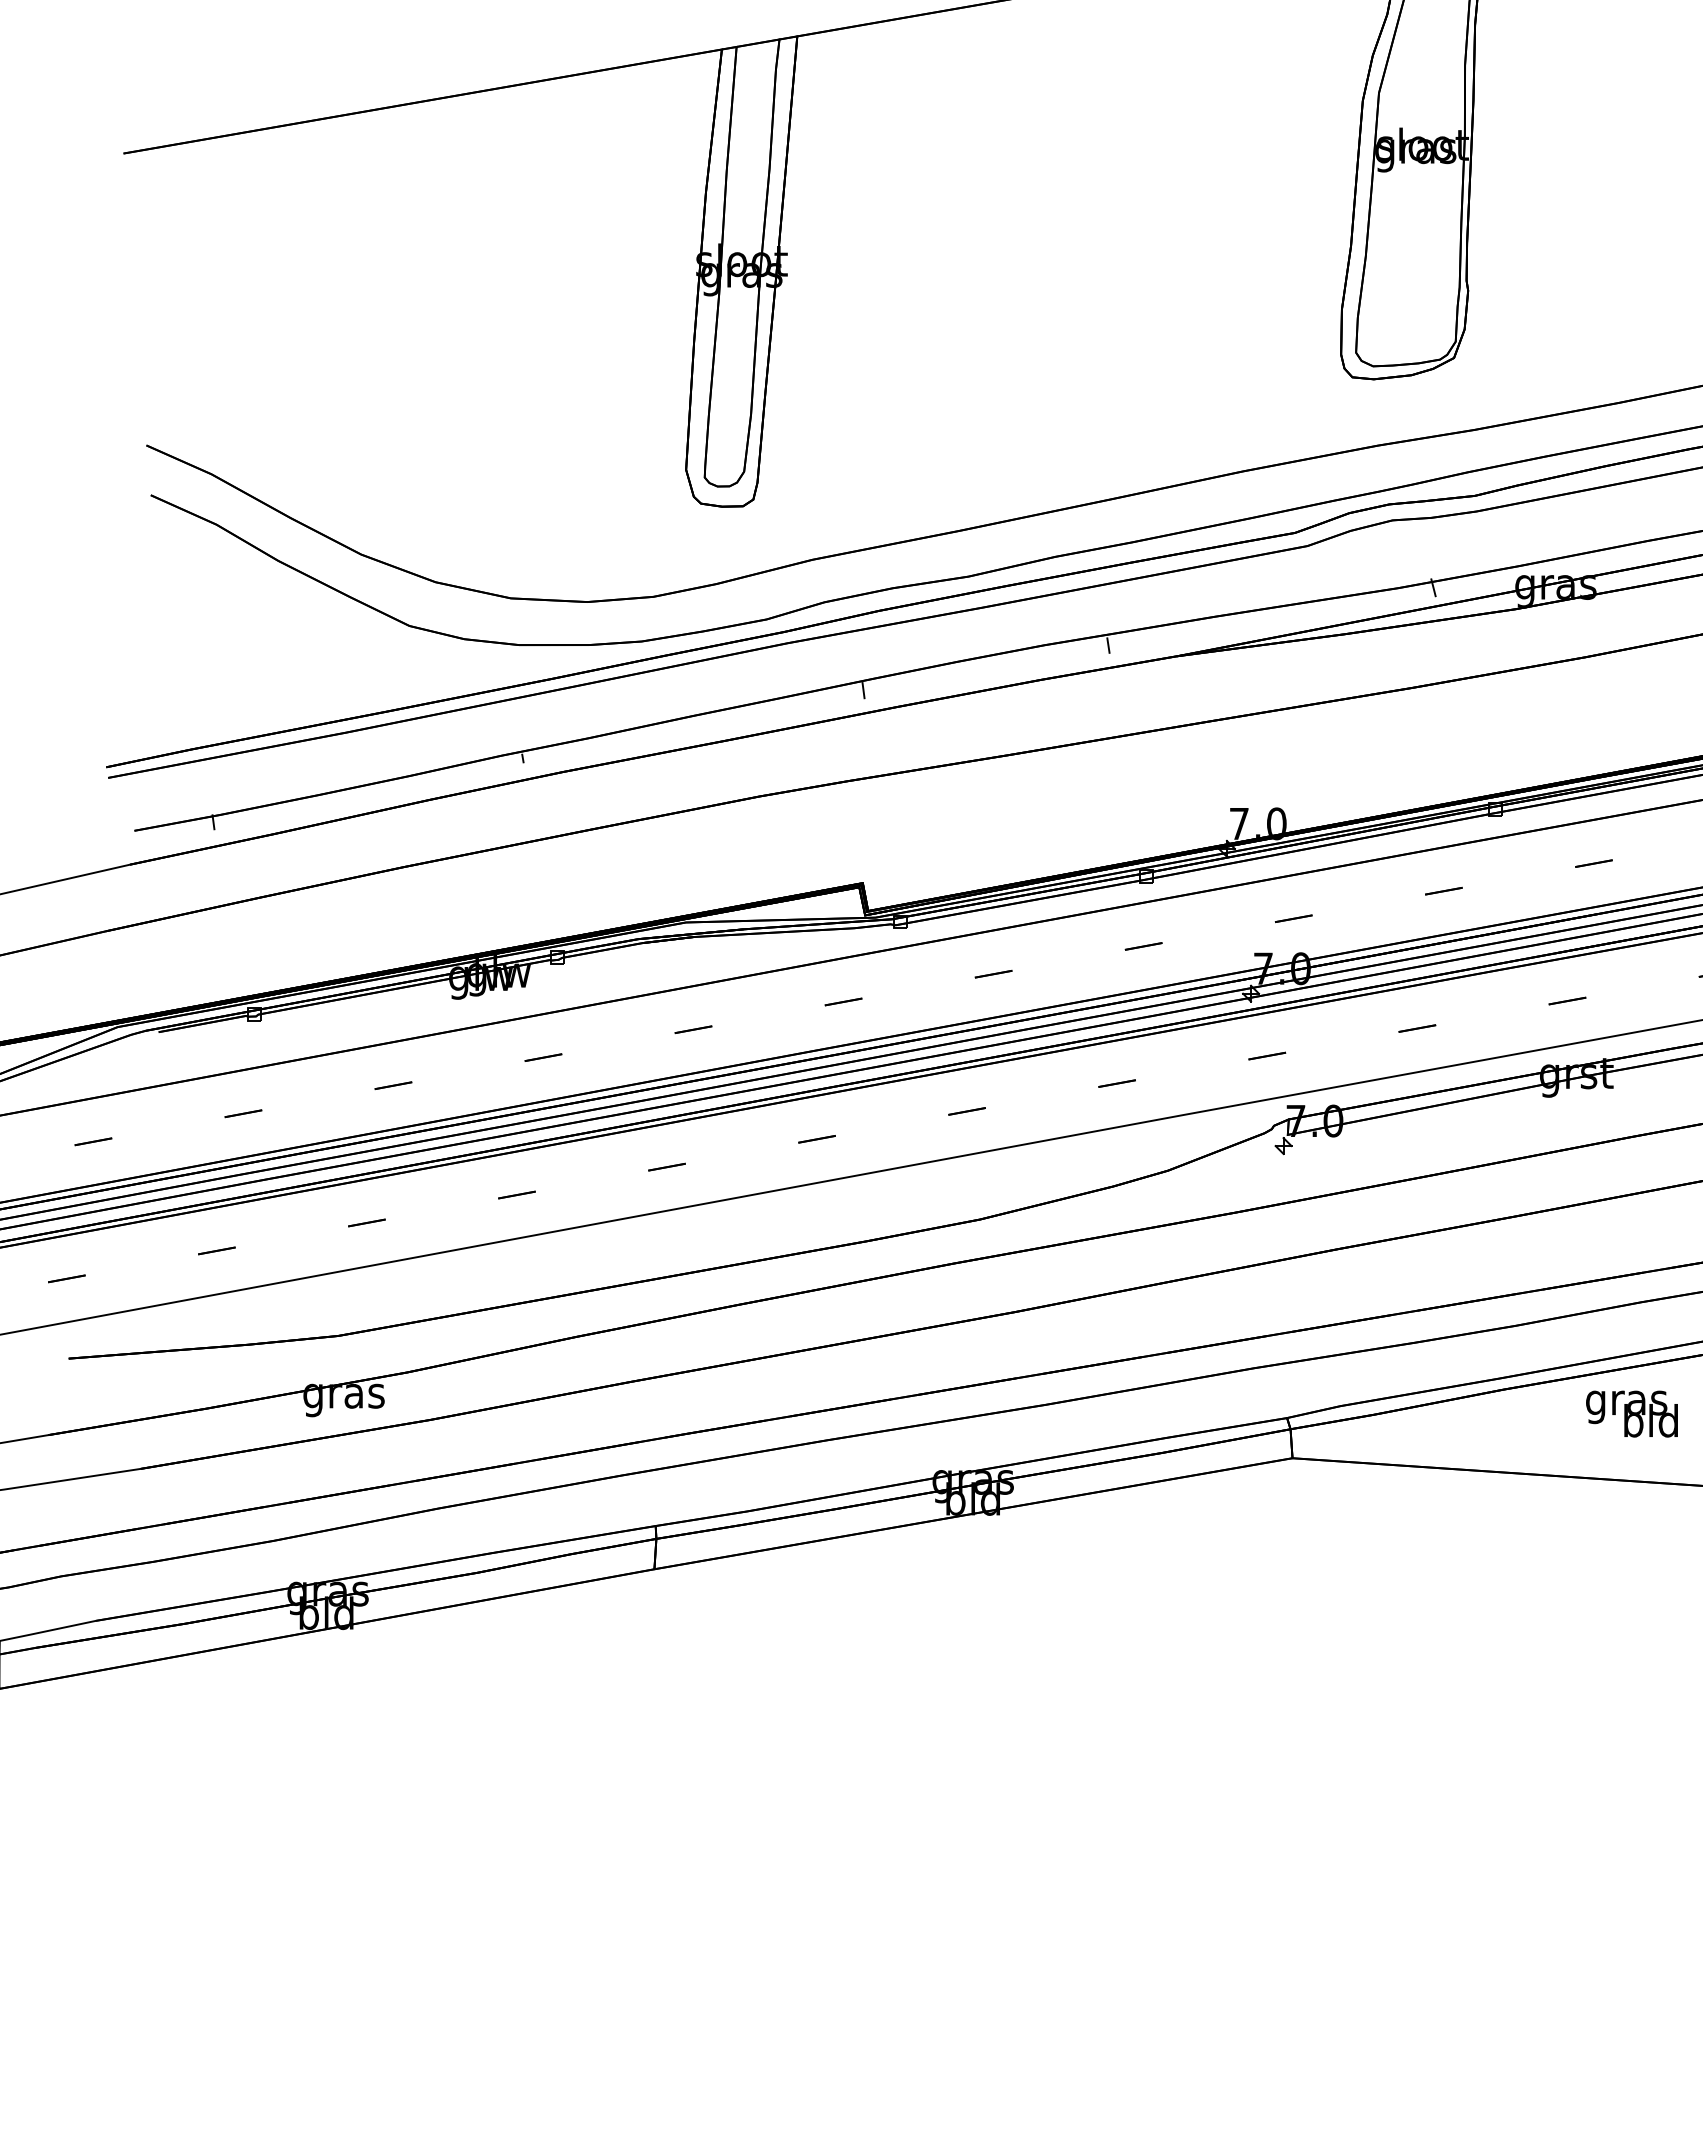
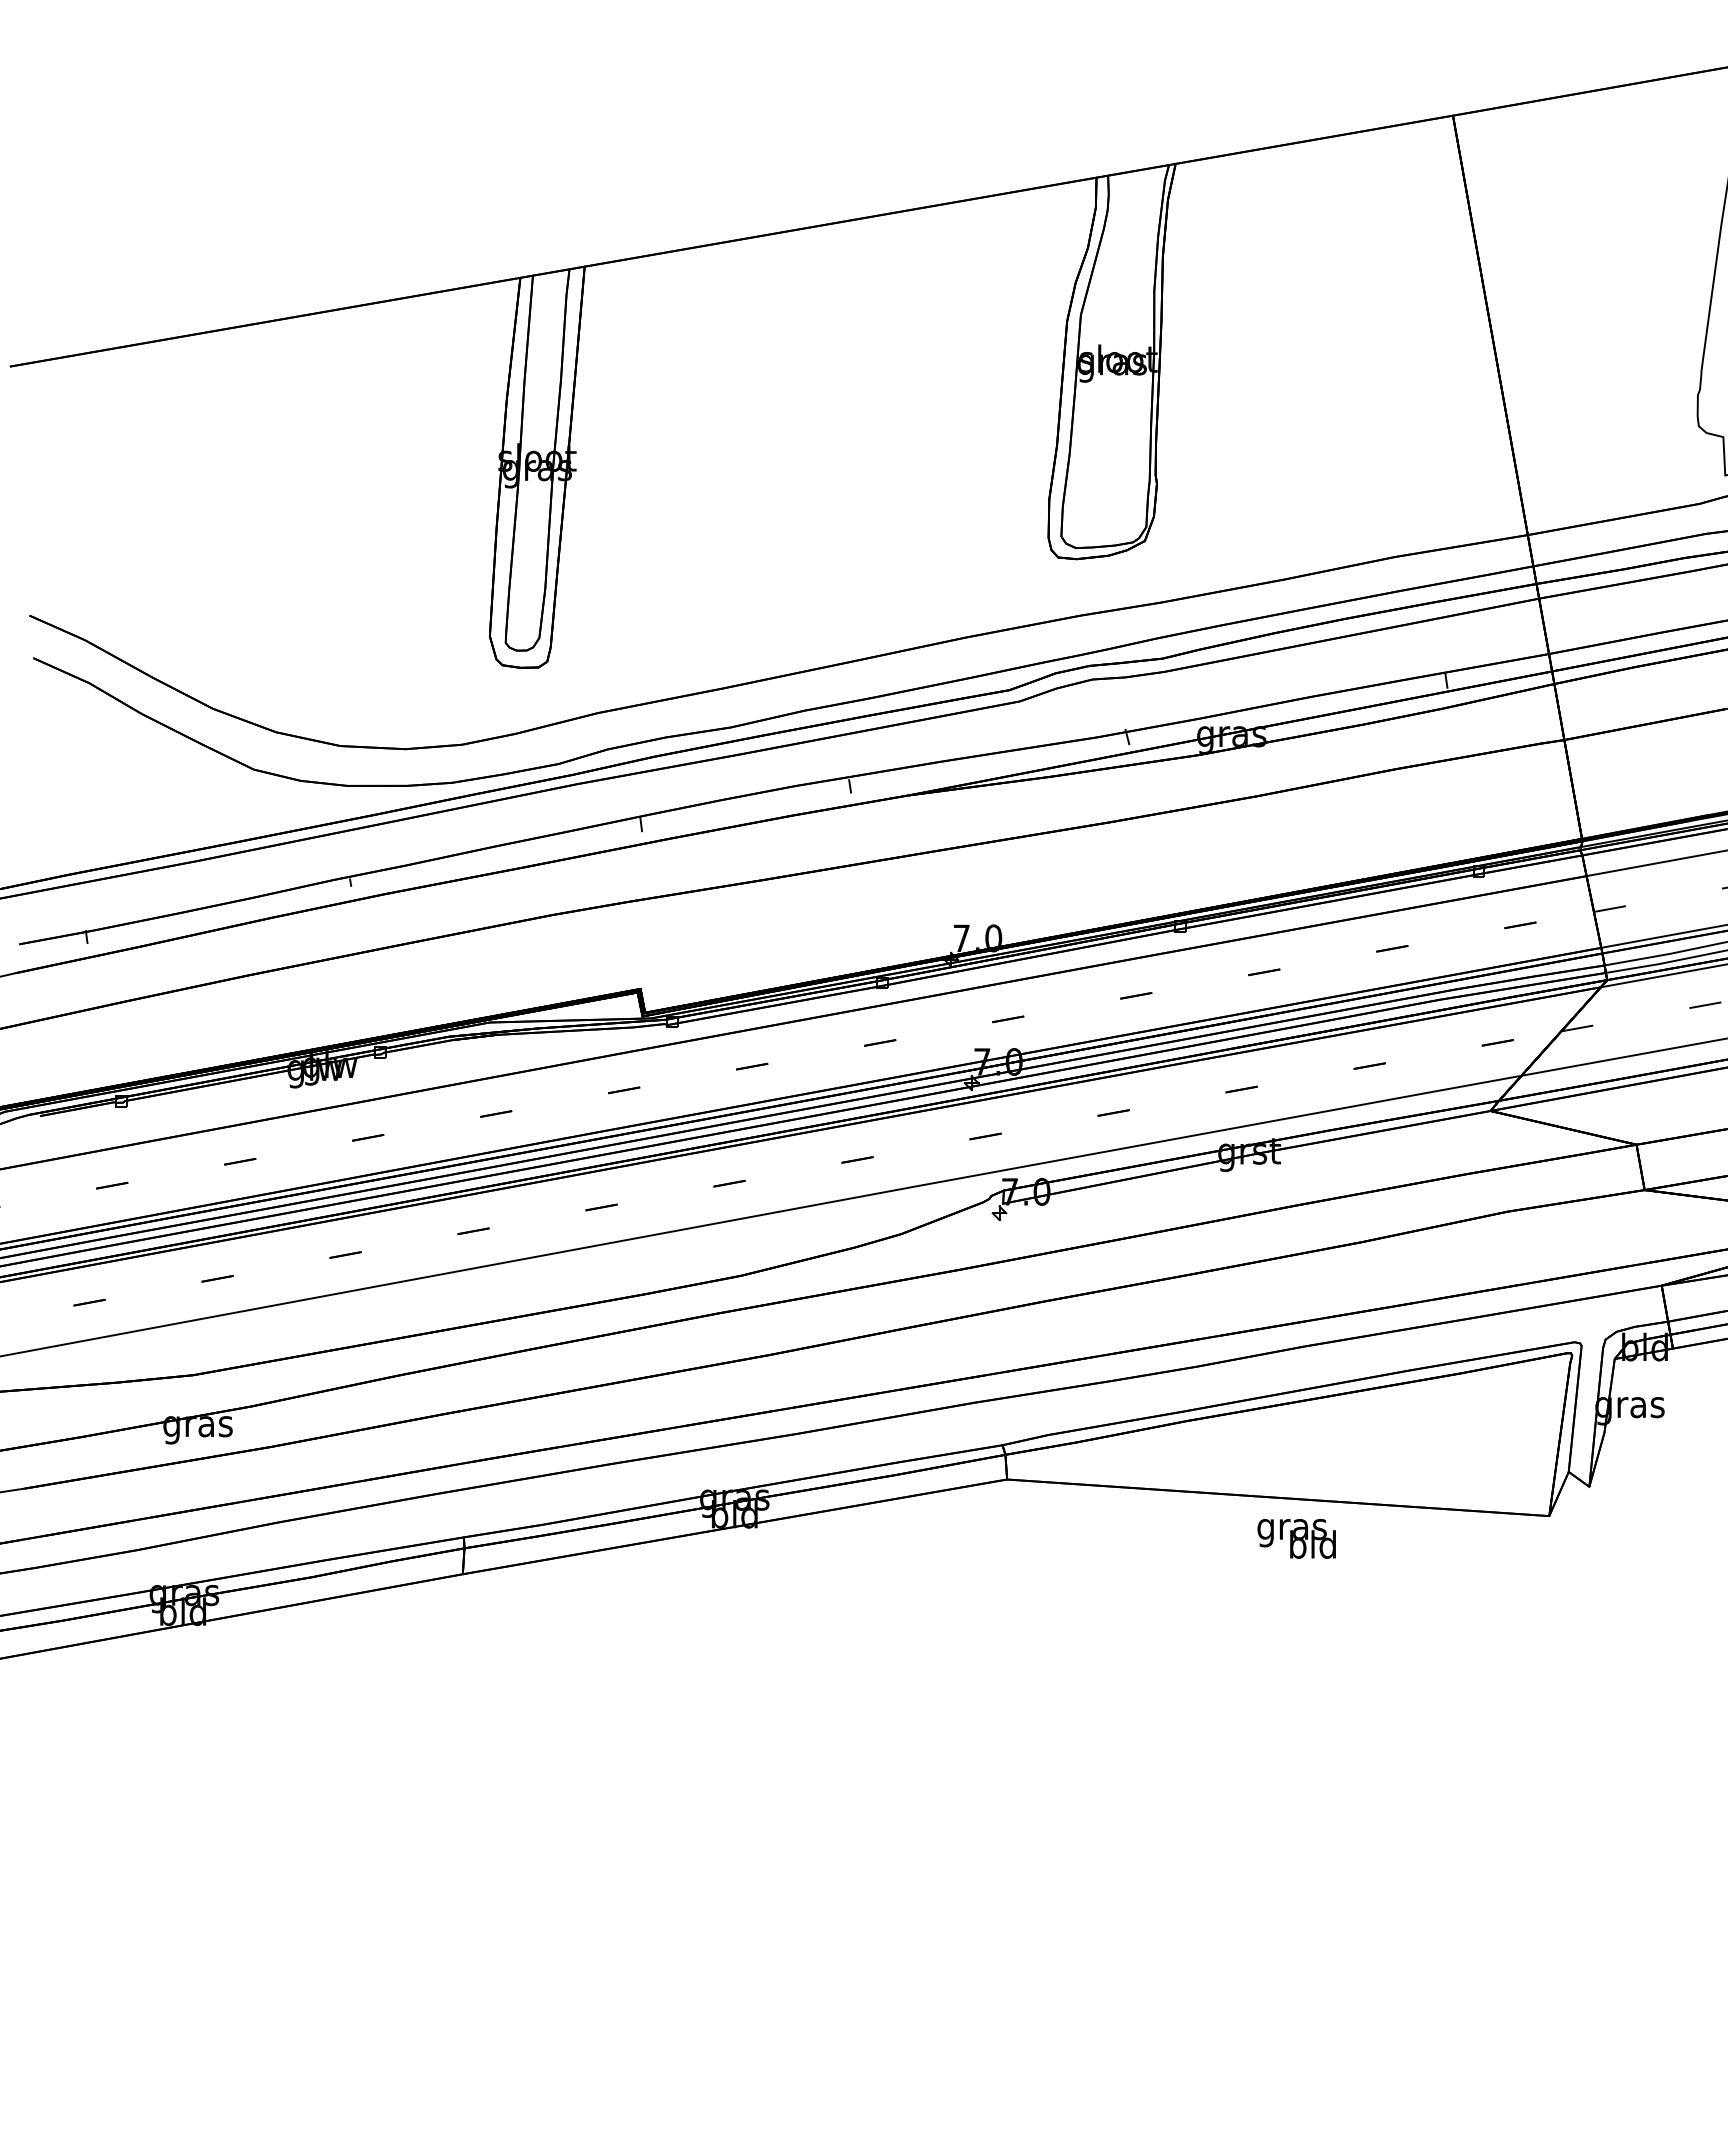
text: (1631, 1413) -> (1296, 1538), moved

